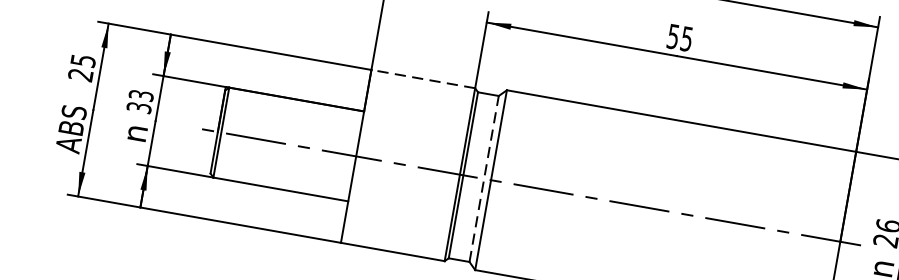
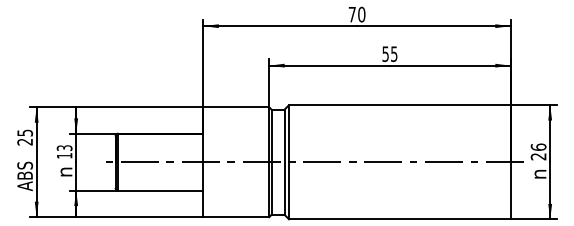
line: (423, 79) -> (236, 107), dashed -> solid
text: (139, 107) -> (64, 155), 33 -> 13
line: (483, 179) -> (284, 162), dashed -> solid

